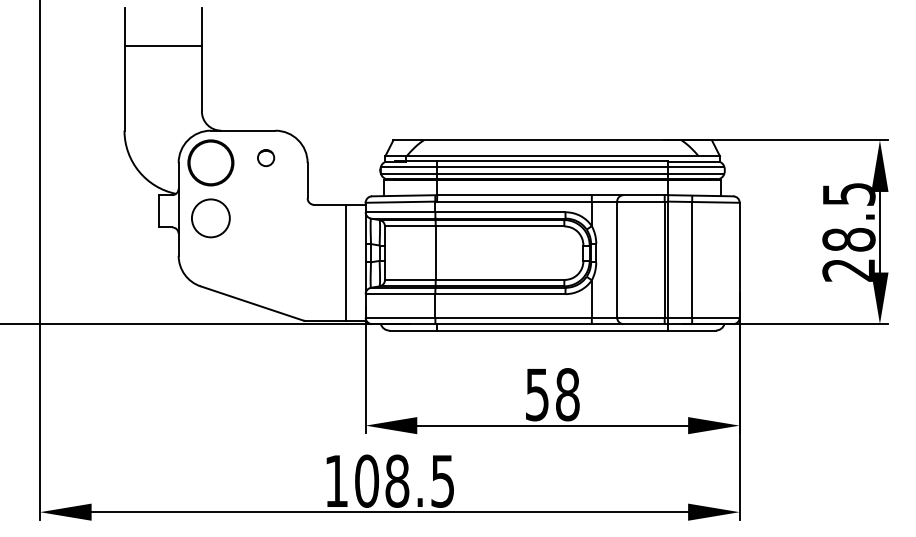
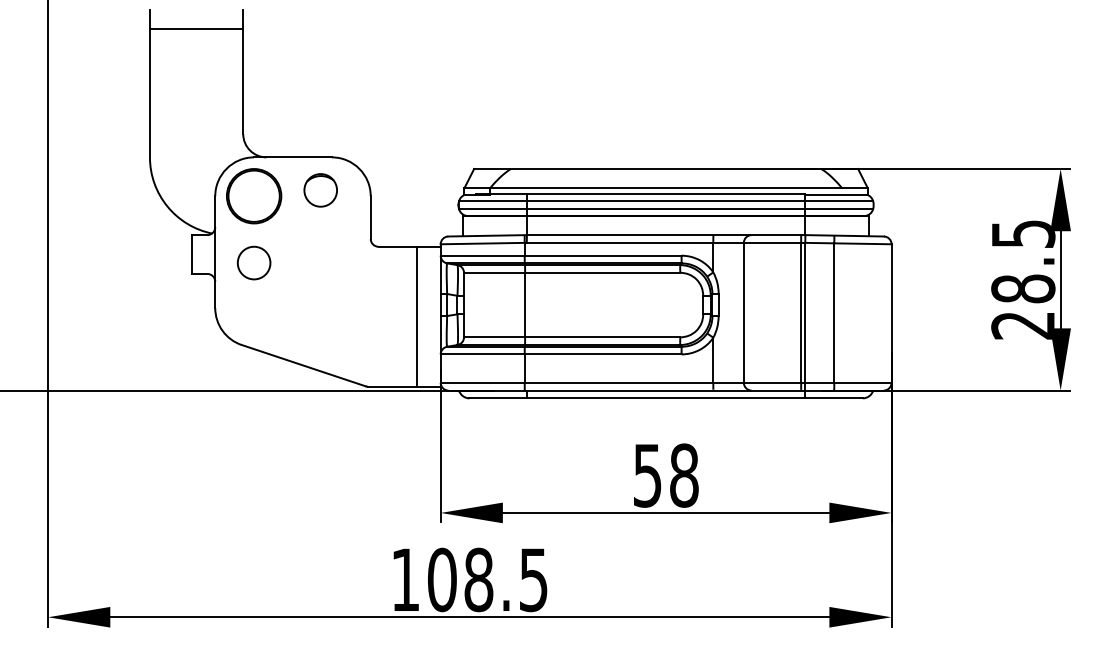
line: (162, 46) -> (195, 29), moved
circle: (265, 157) -> (319, 189), size x1.67
circle: (210, 217) -> (253, 262), size x0.71

